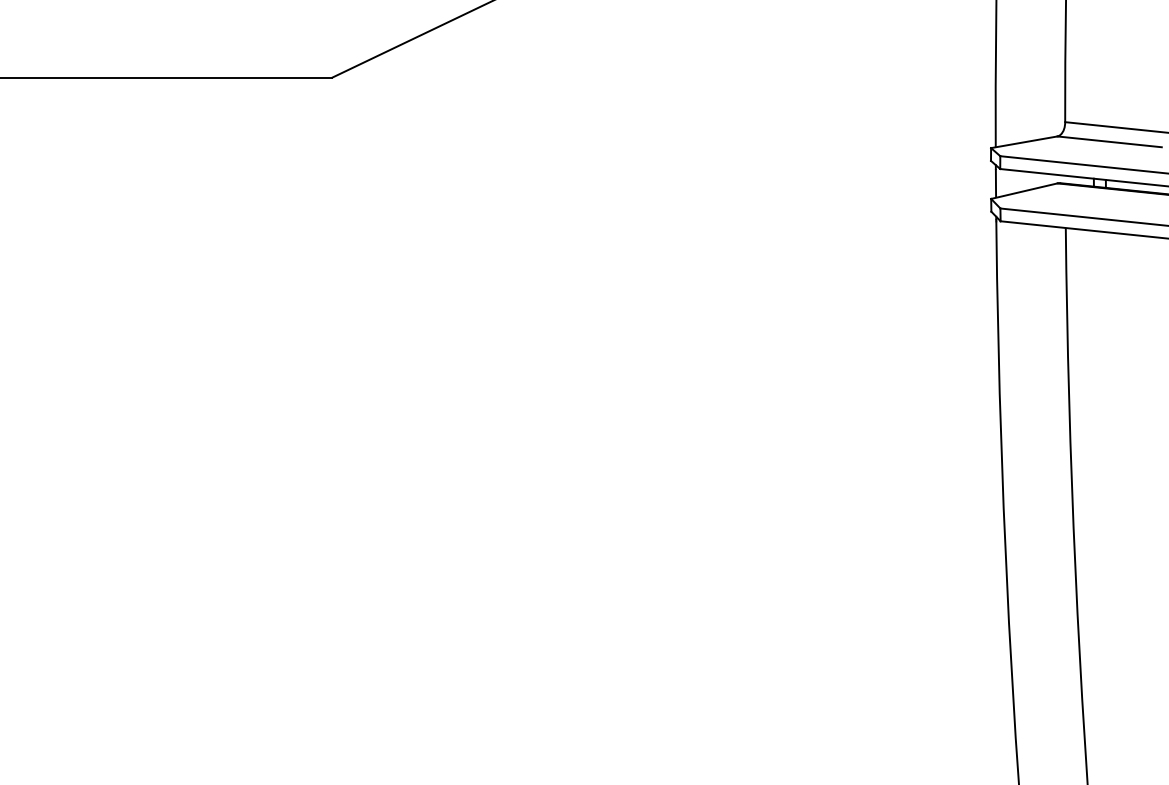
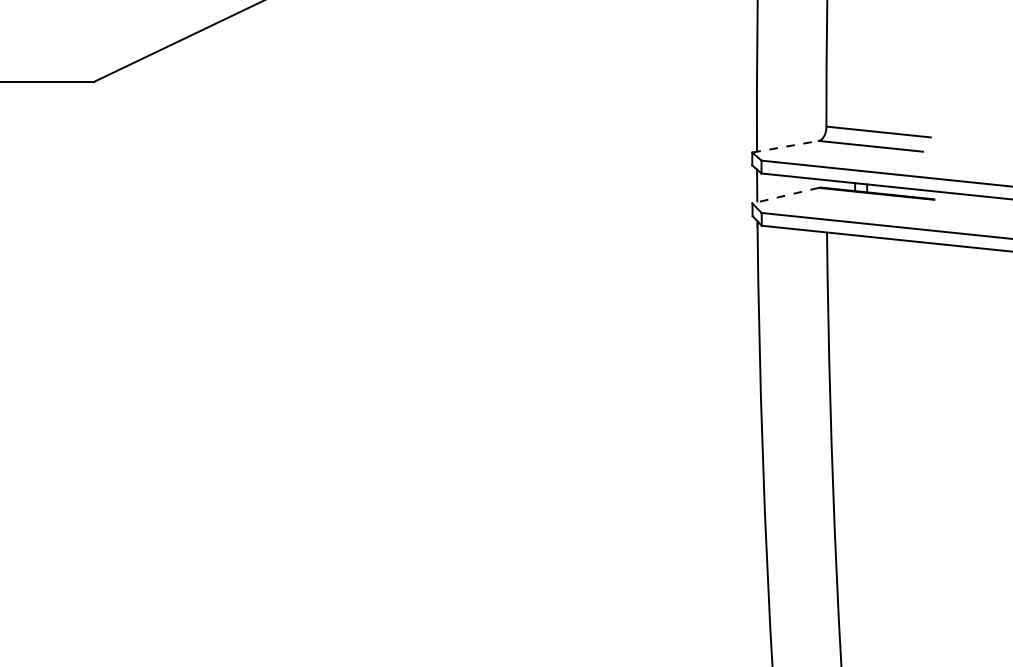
line: (1024, 142) -> (785, 146), solid -> dashed
line: (1023, 191) -> (784, 195), solid -> dashed

